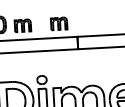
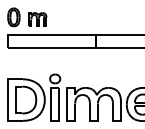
part: (58, 23) -> (76, 19), removed

